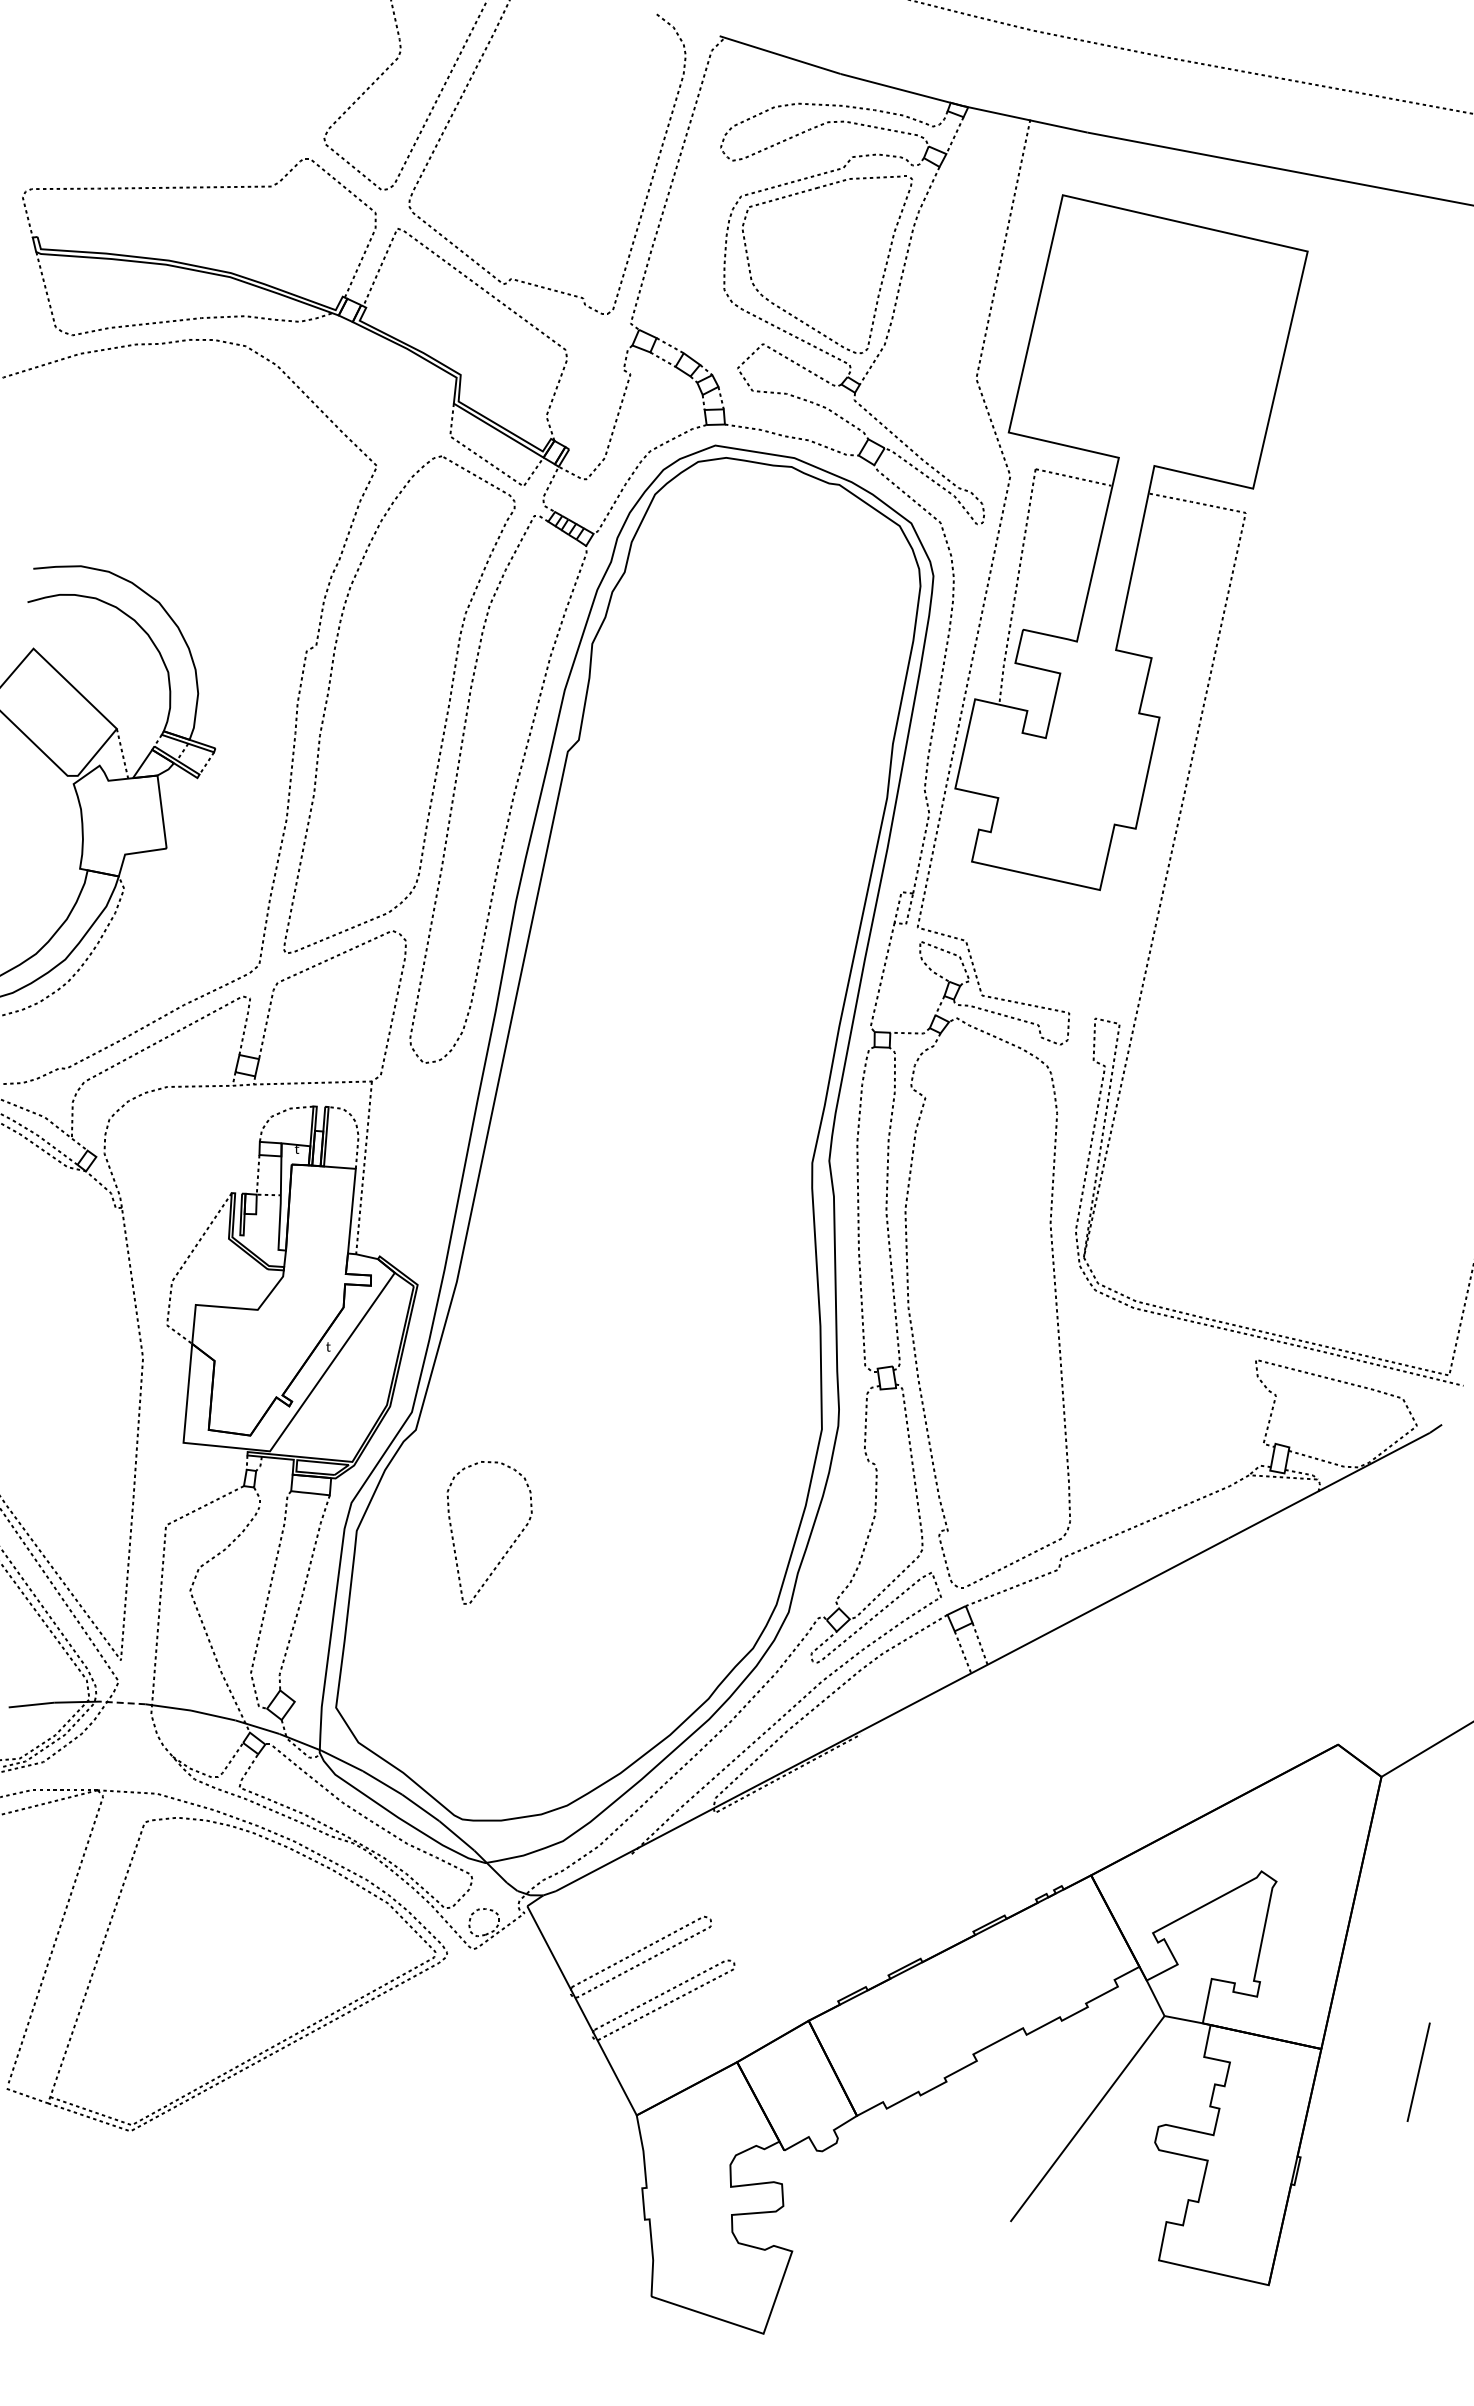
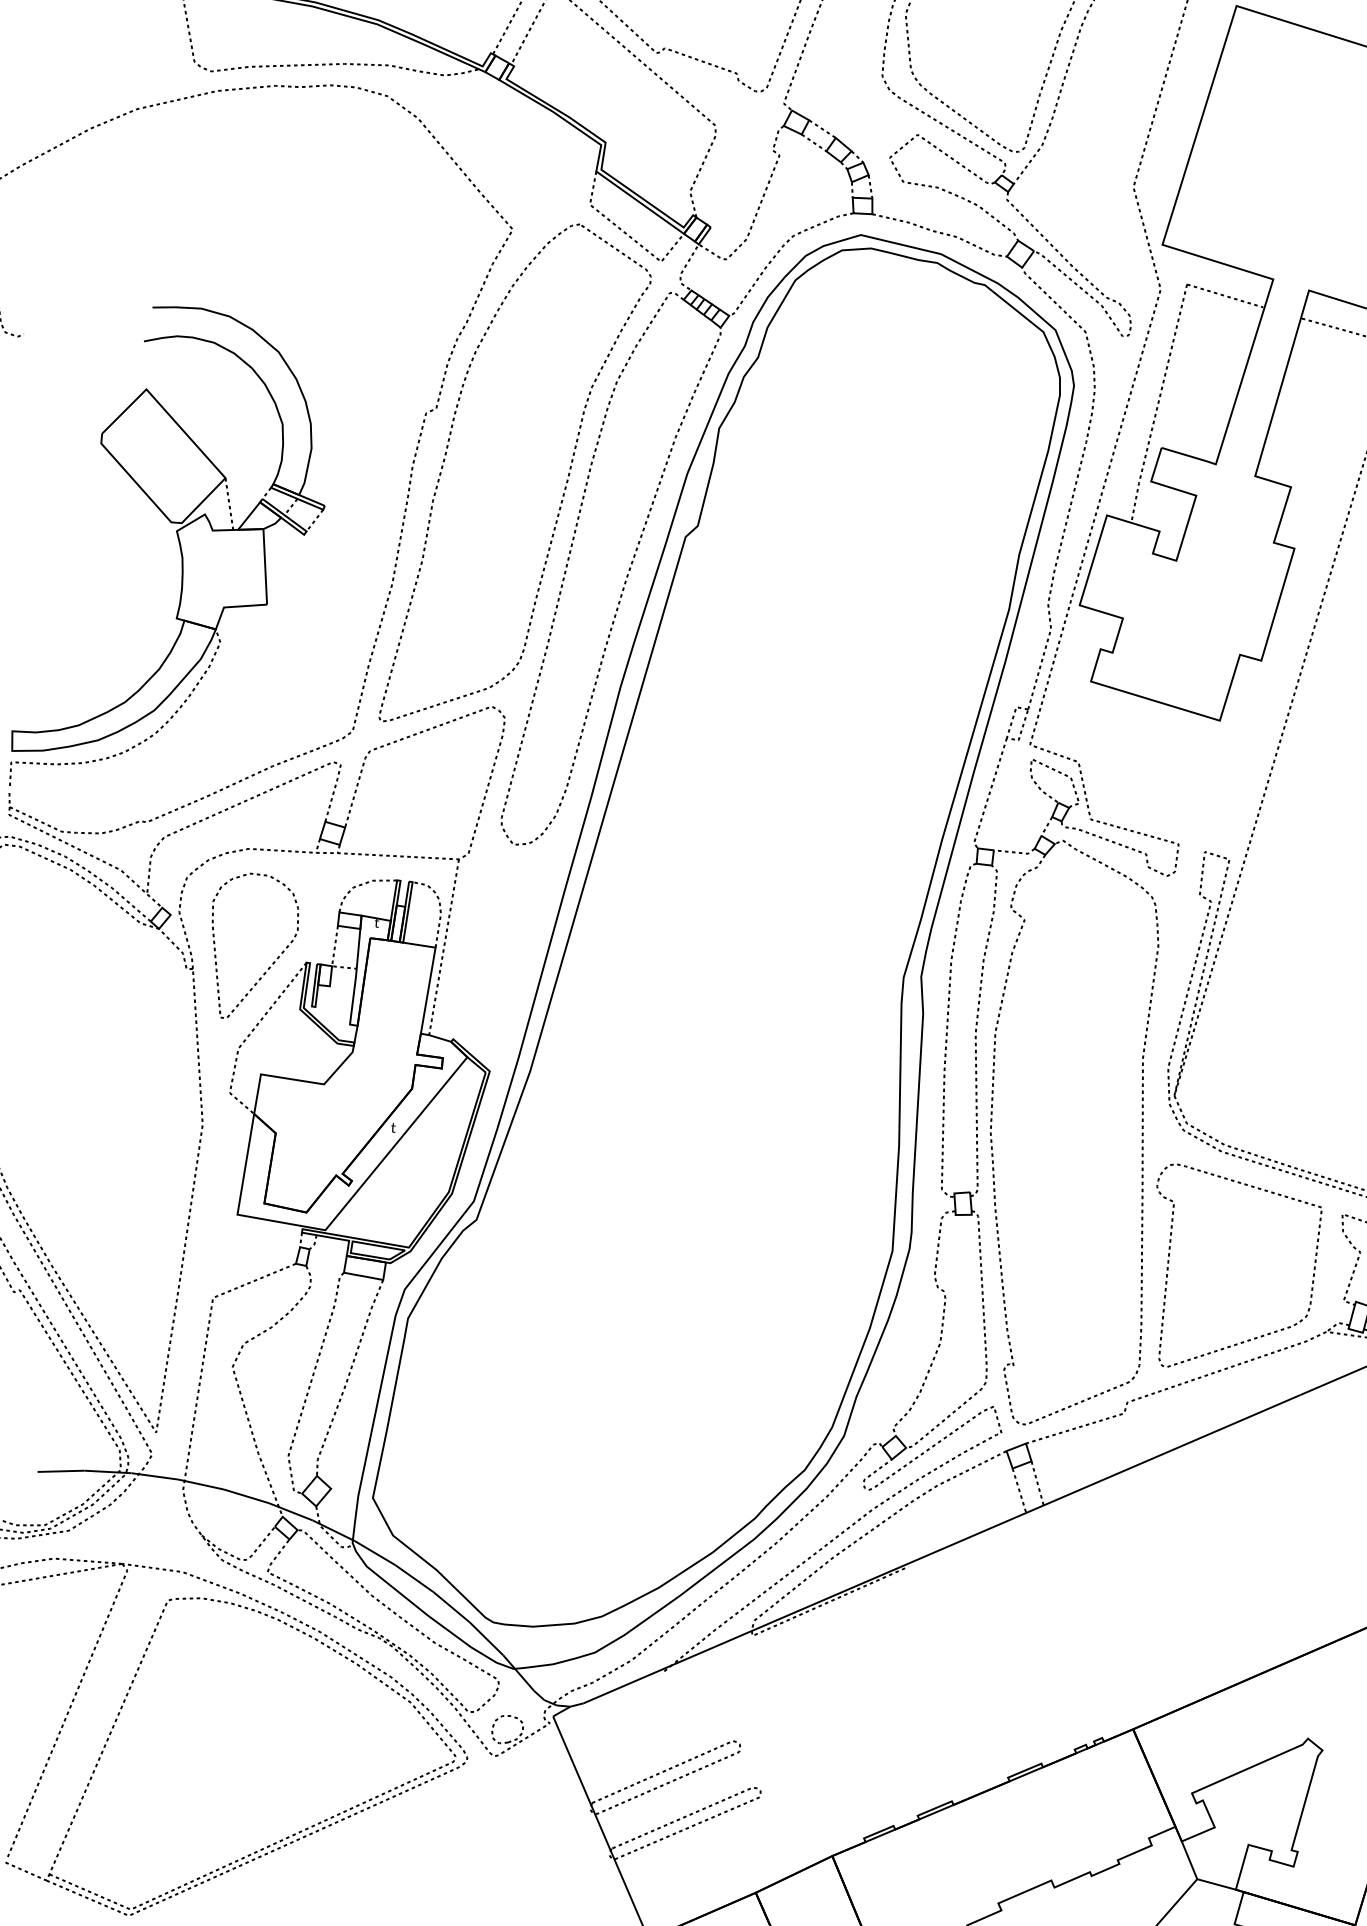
part: (1091, 1420) -> (1169, 1263), added
part: (510, 1545) -> (273, 961), moved
line: (122, 1702) -> (154, 1475), dashed -> solid

